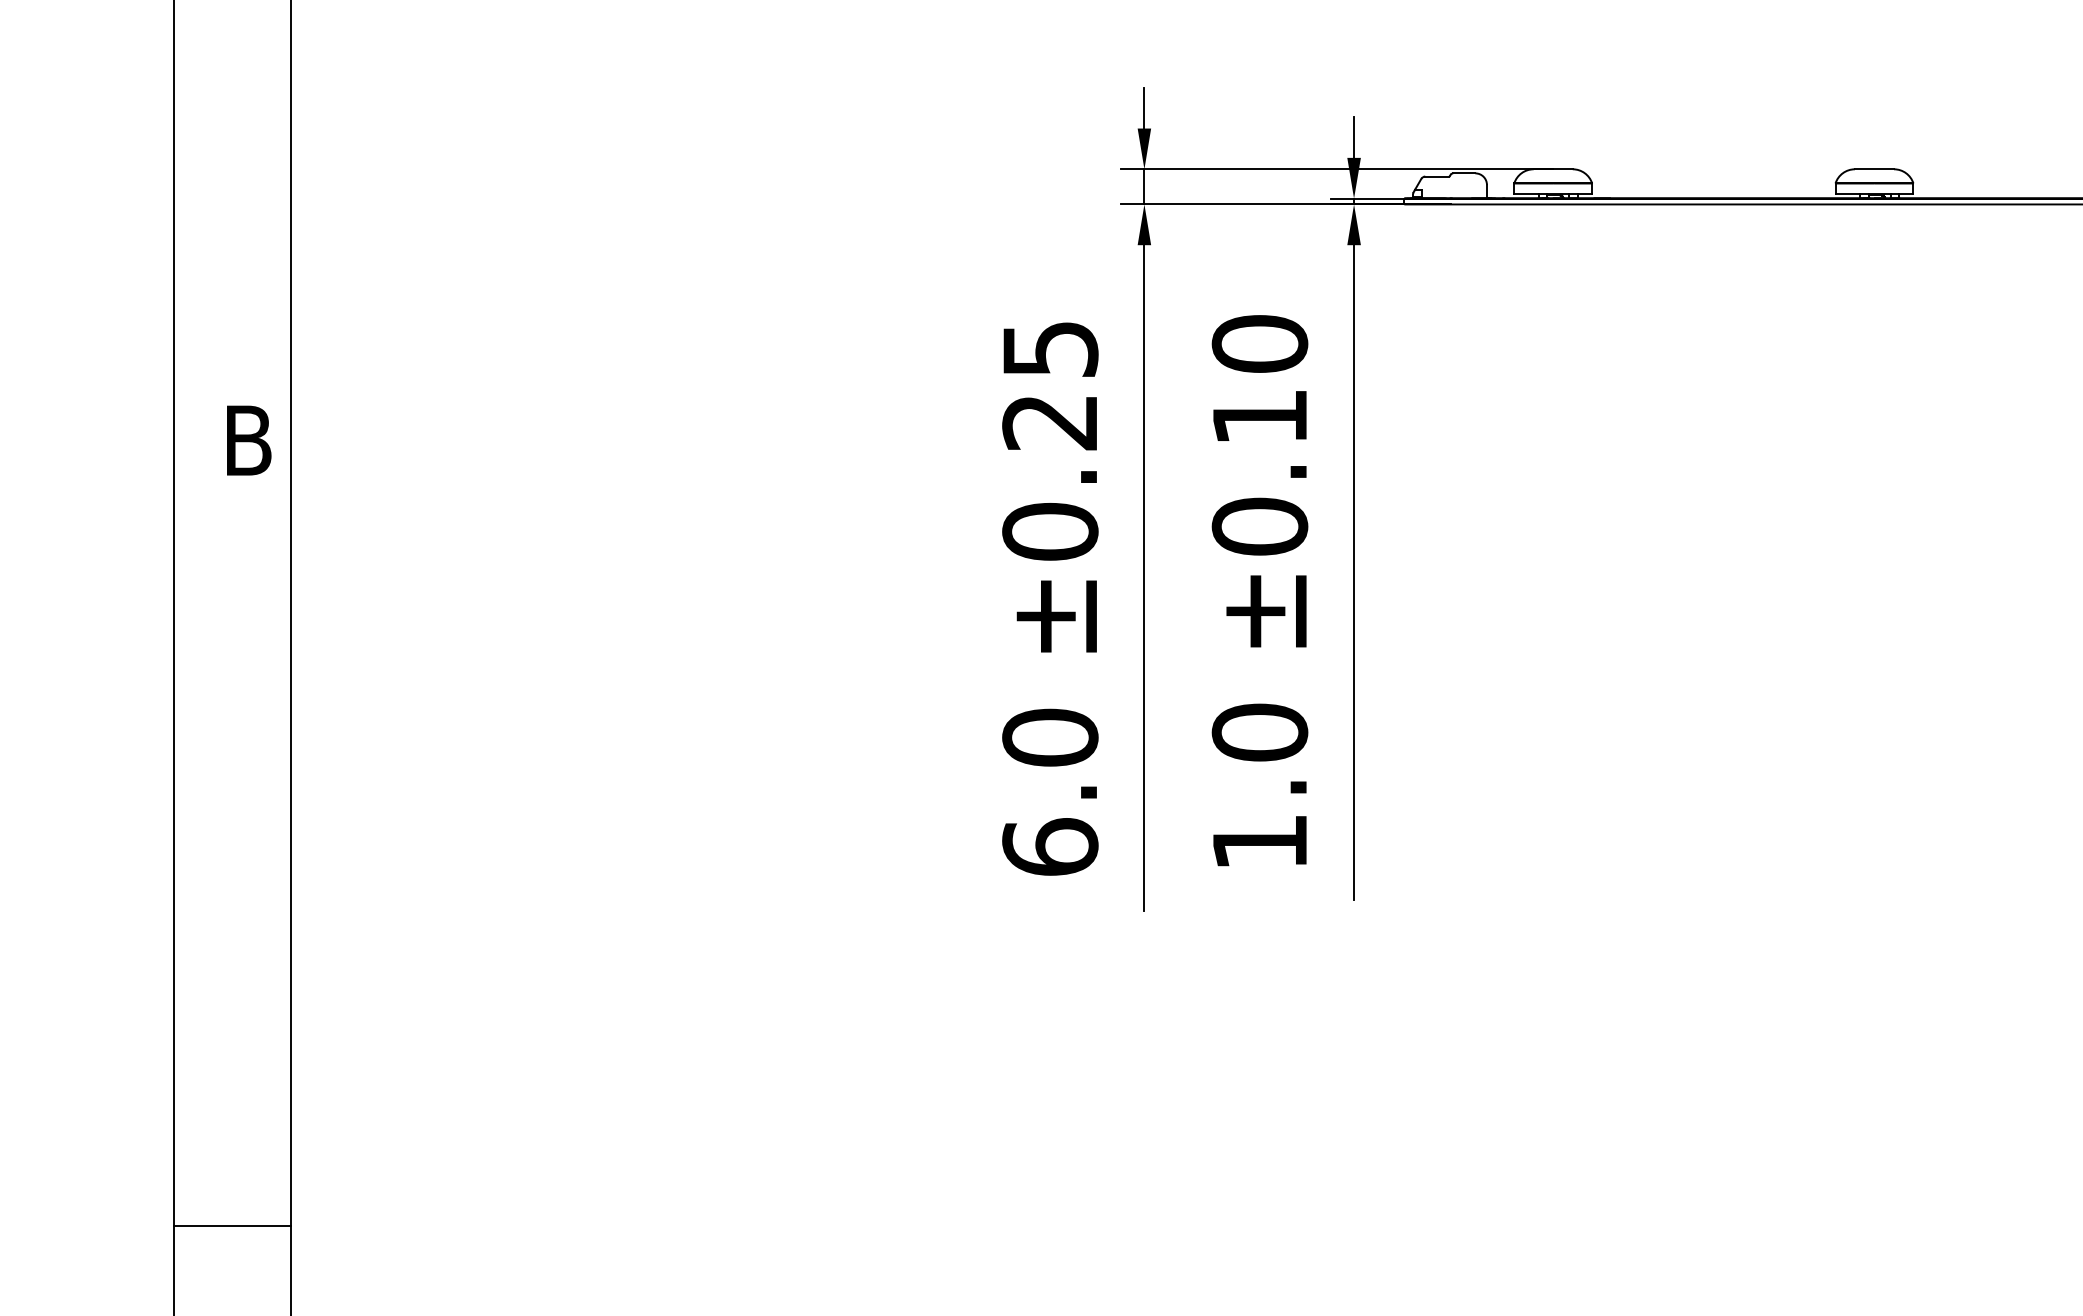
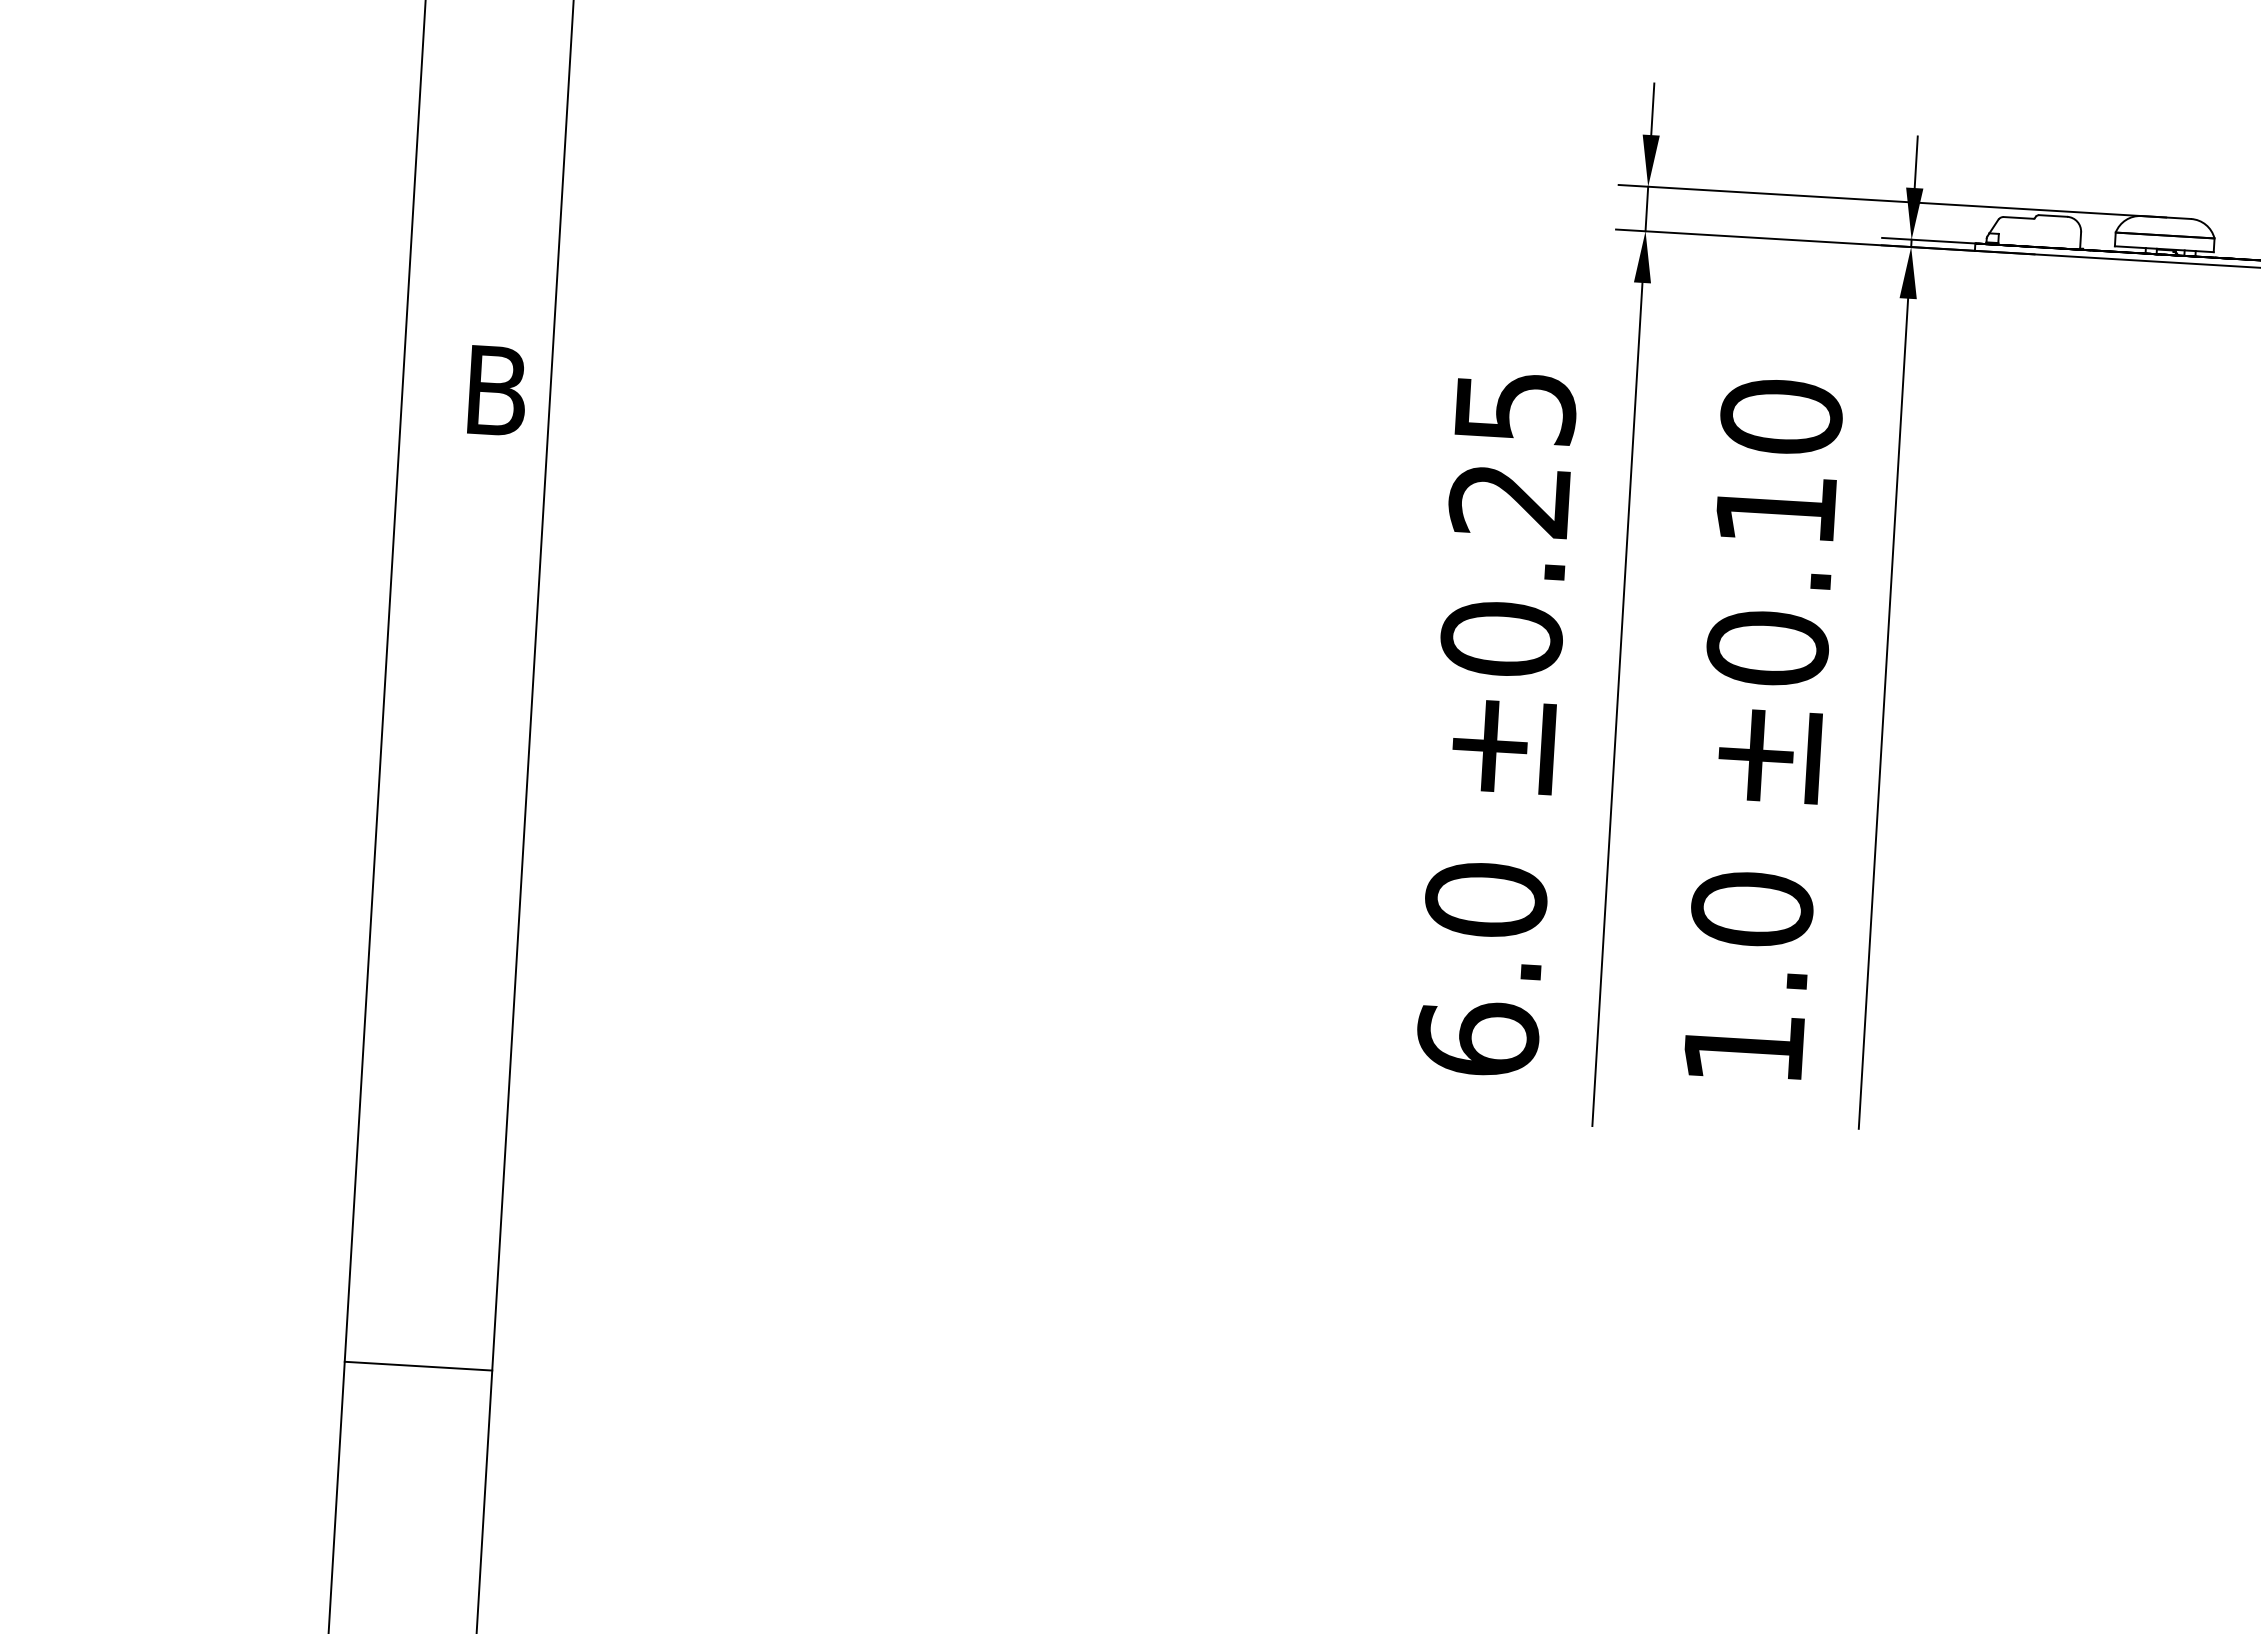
text: (249, 440) -> (498, 390), moved
line: (232, 1226) -> (418, 1366), moved

